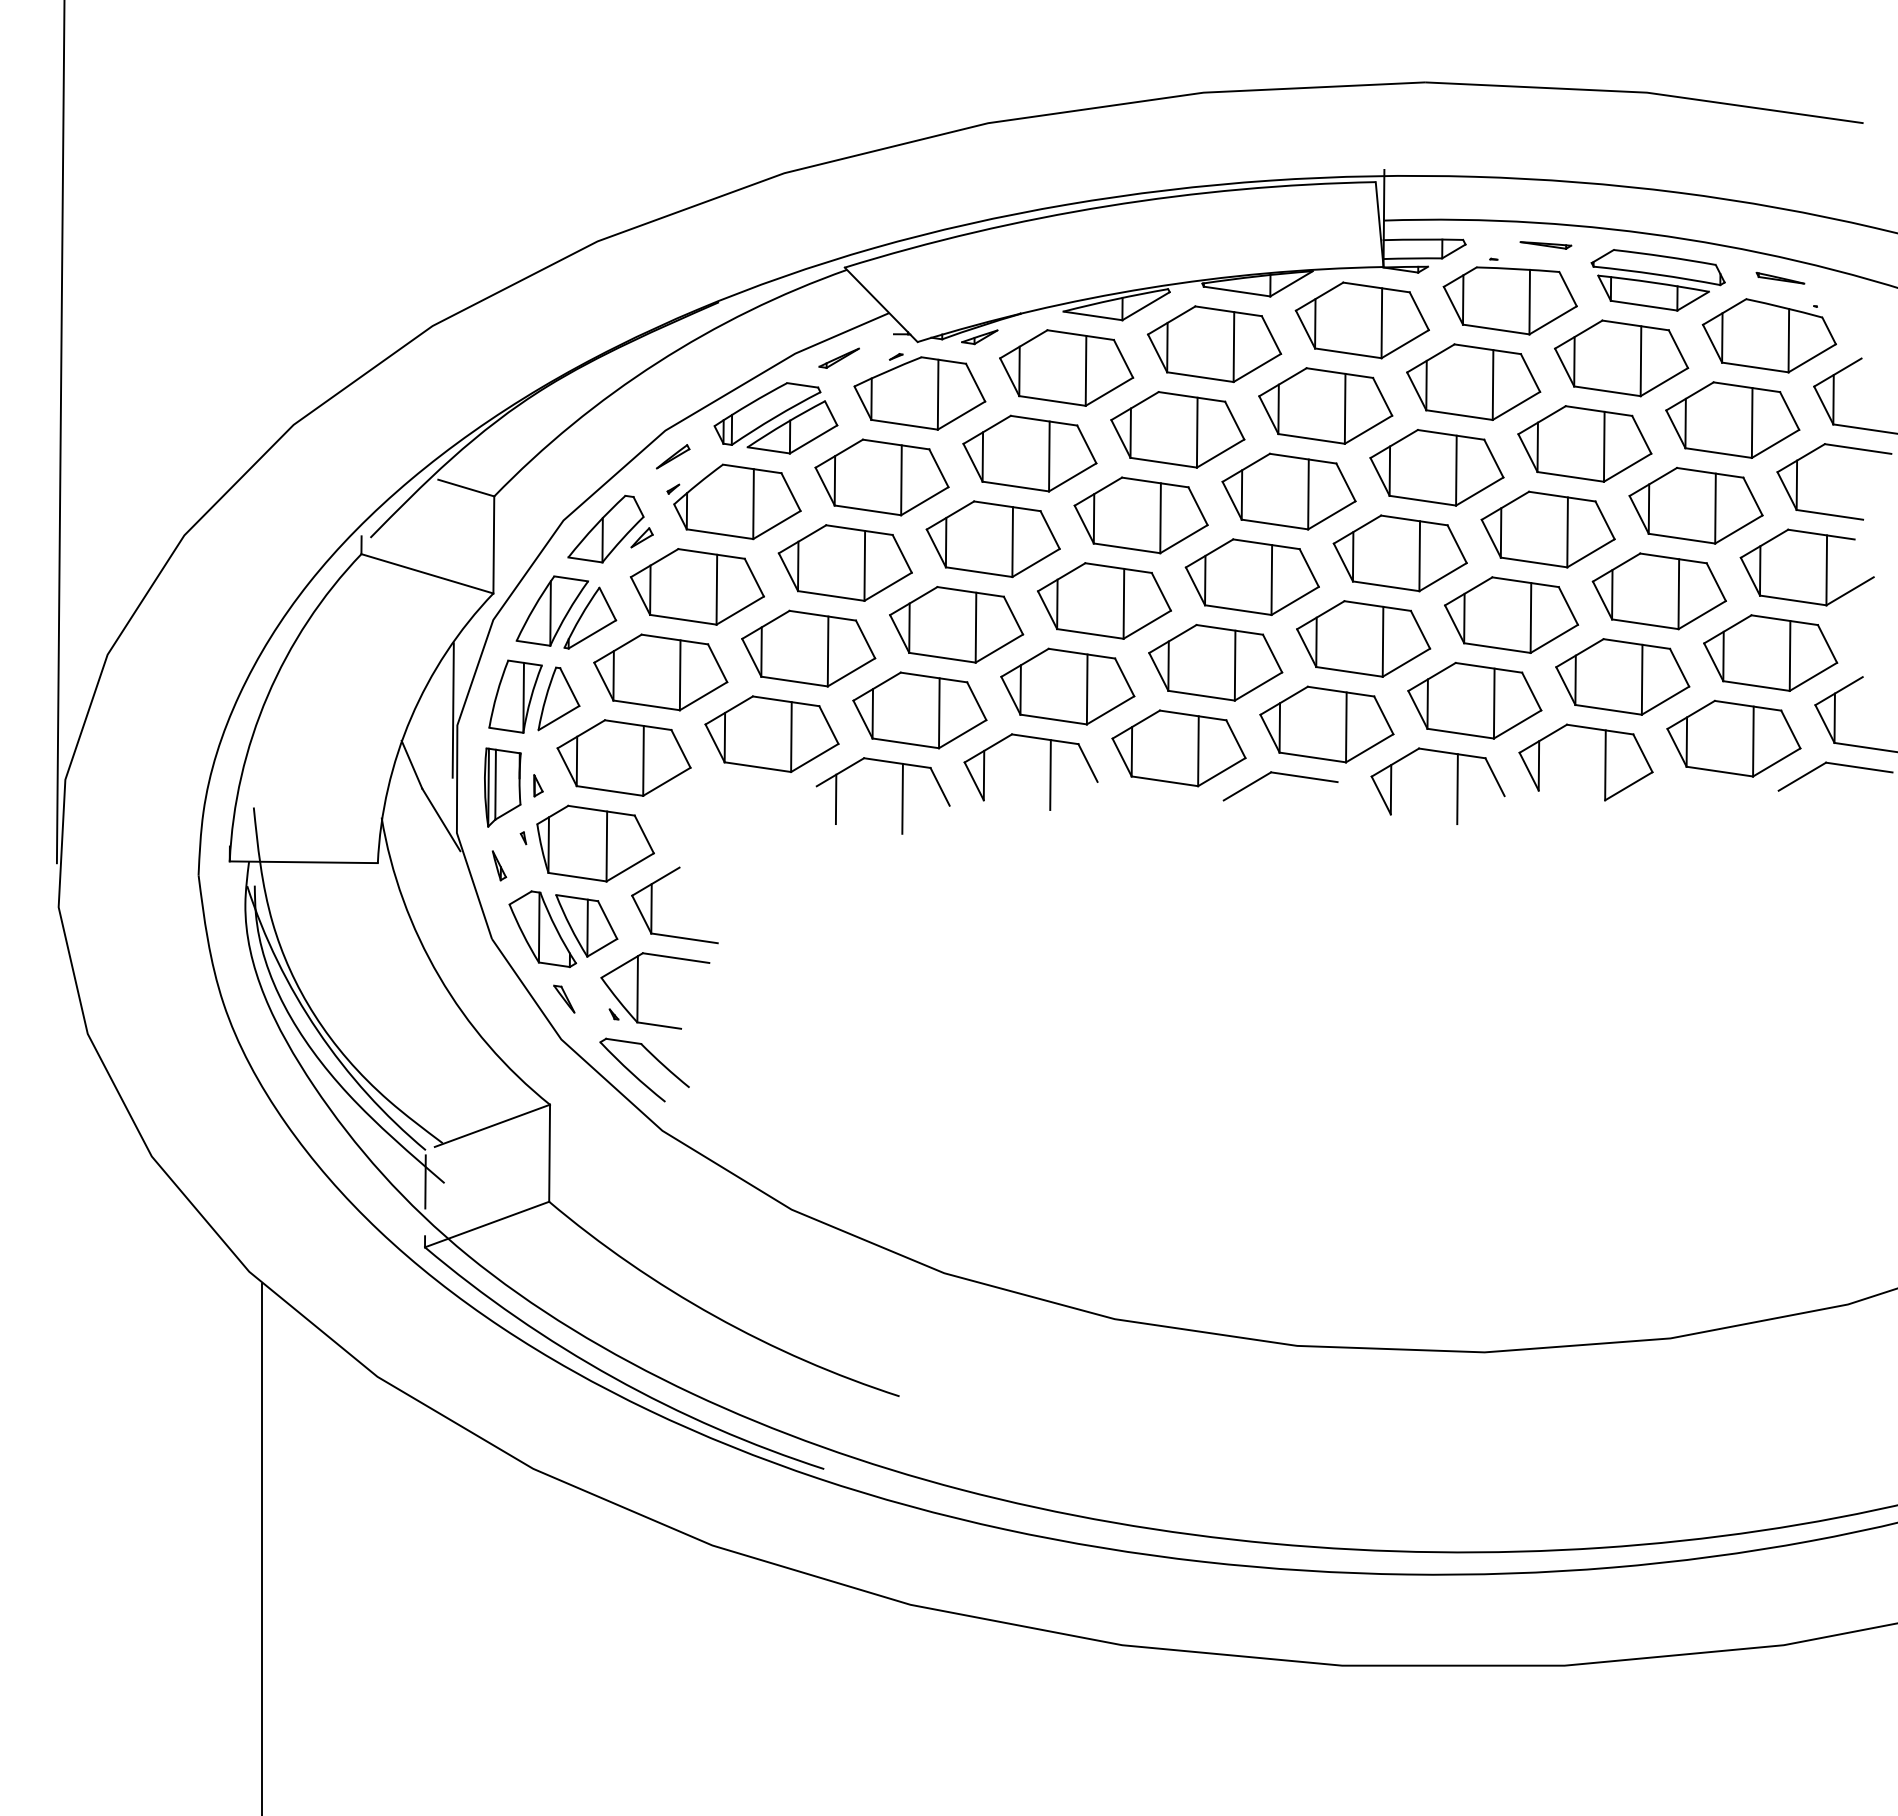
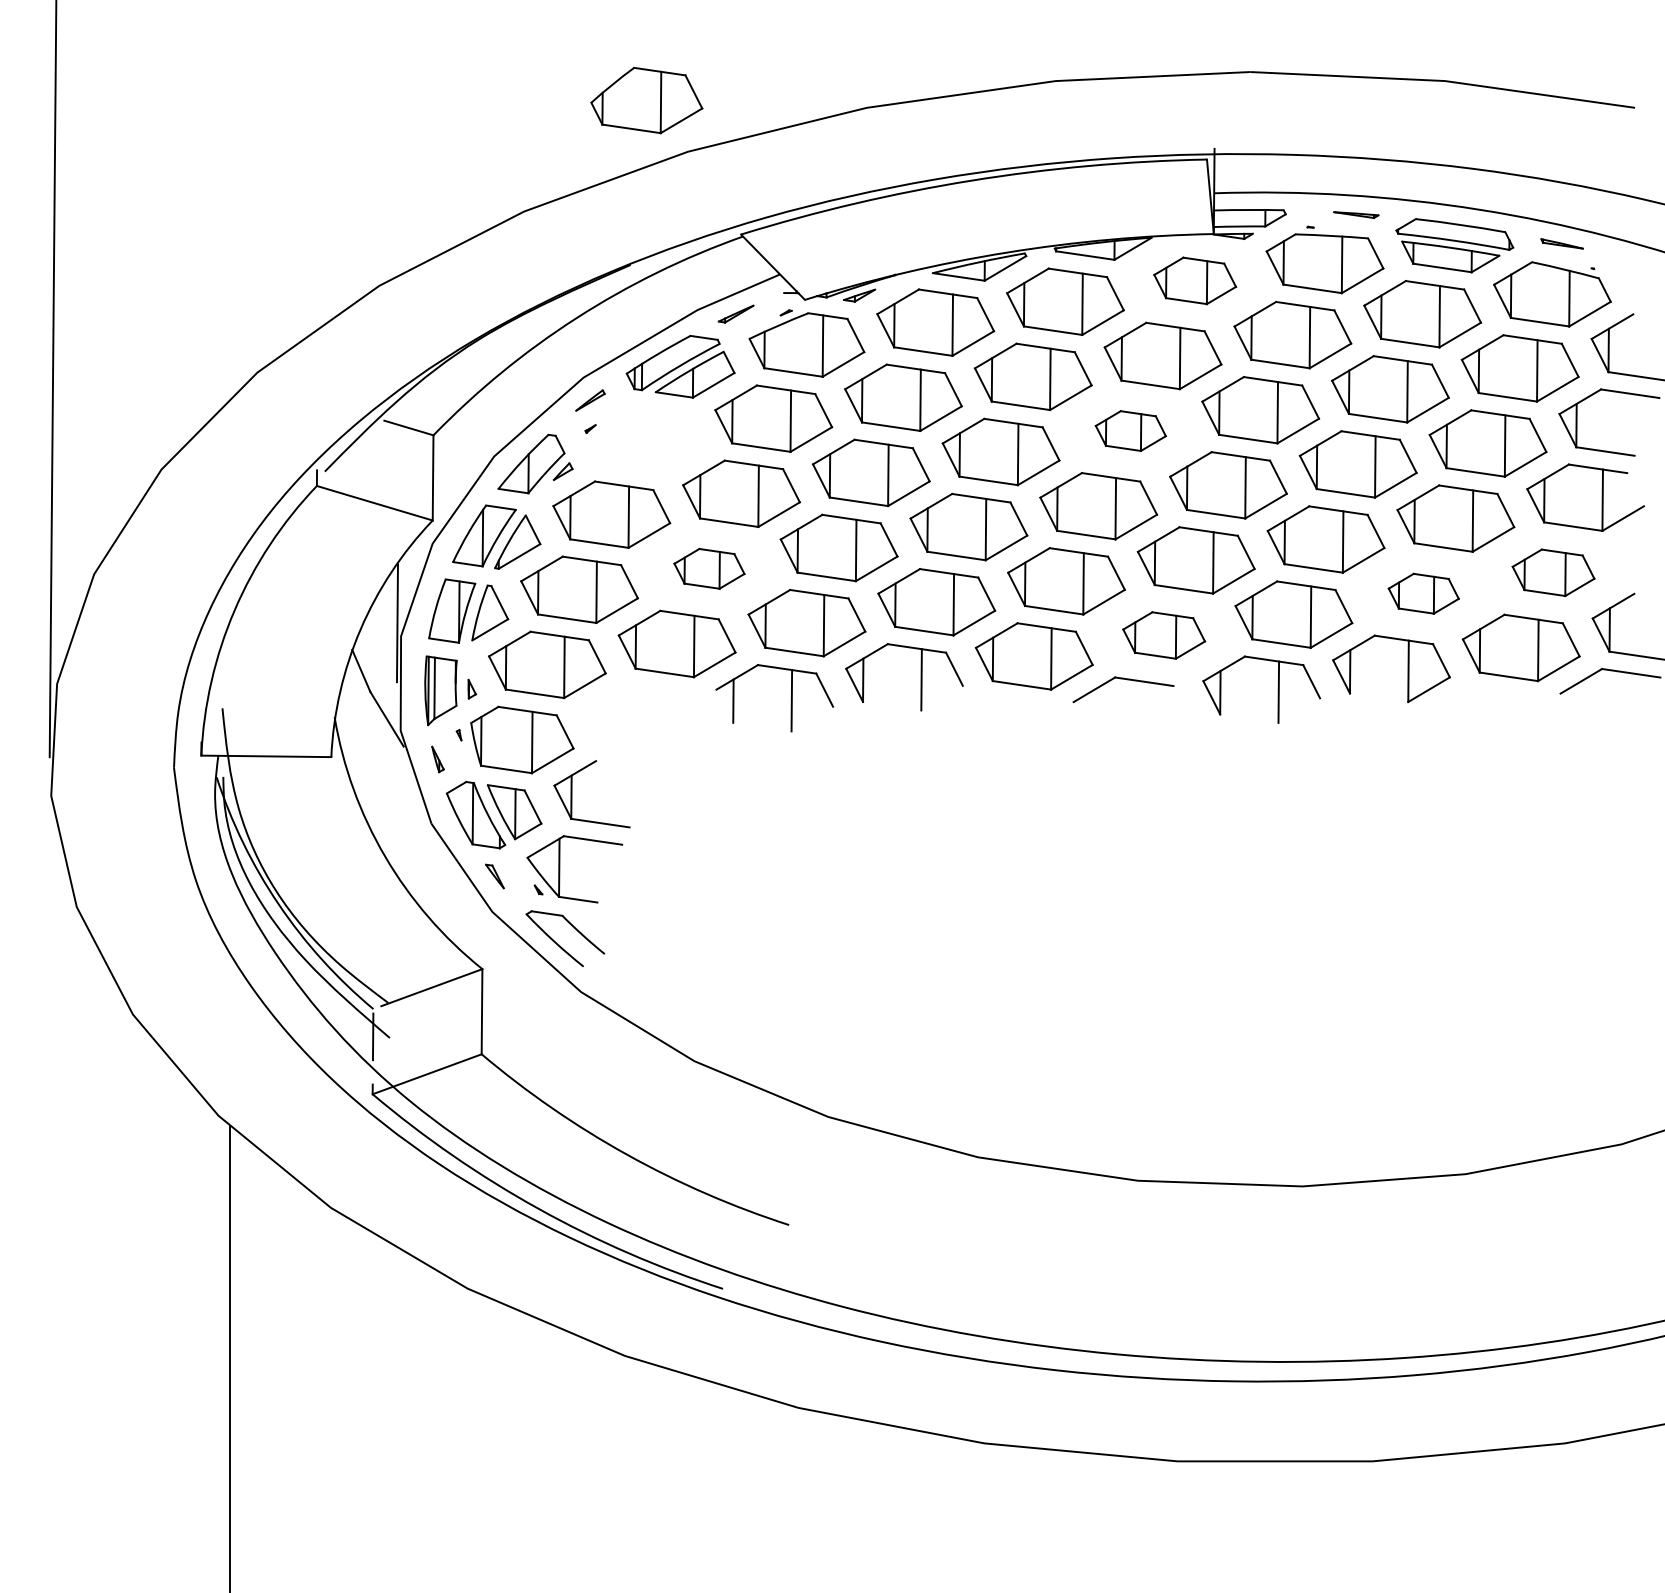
part: (1361, 320) -> (1194, 280), size x0.7
part: (1288, 491) -> (1130, 431), size x0.6
part: (737, 501) -> (646, 100), moved
part: (808, 648) -> (709, 568), size x0.6
part: (1770, 652) -> (1553, 572), size x0.7
part: (1622, 676) -> (1423, 593), size x0.6
part: (1326, 724) -> (1163, 635), size x0.7

